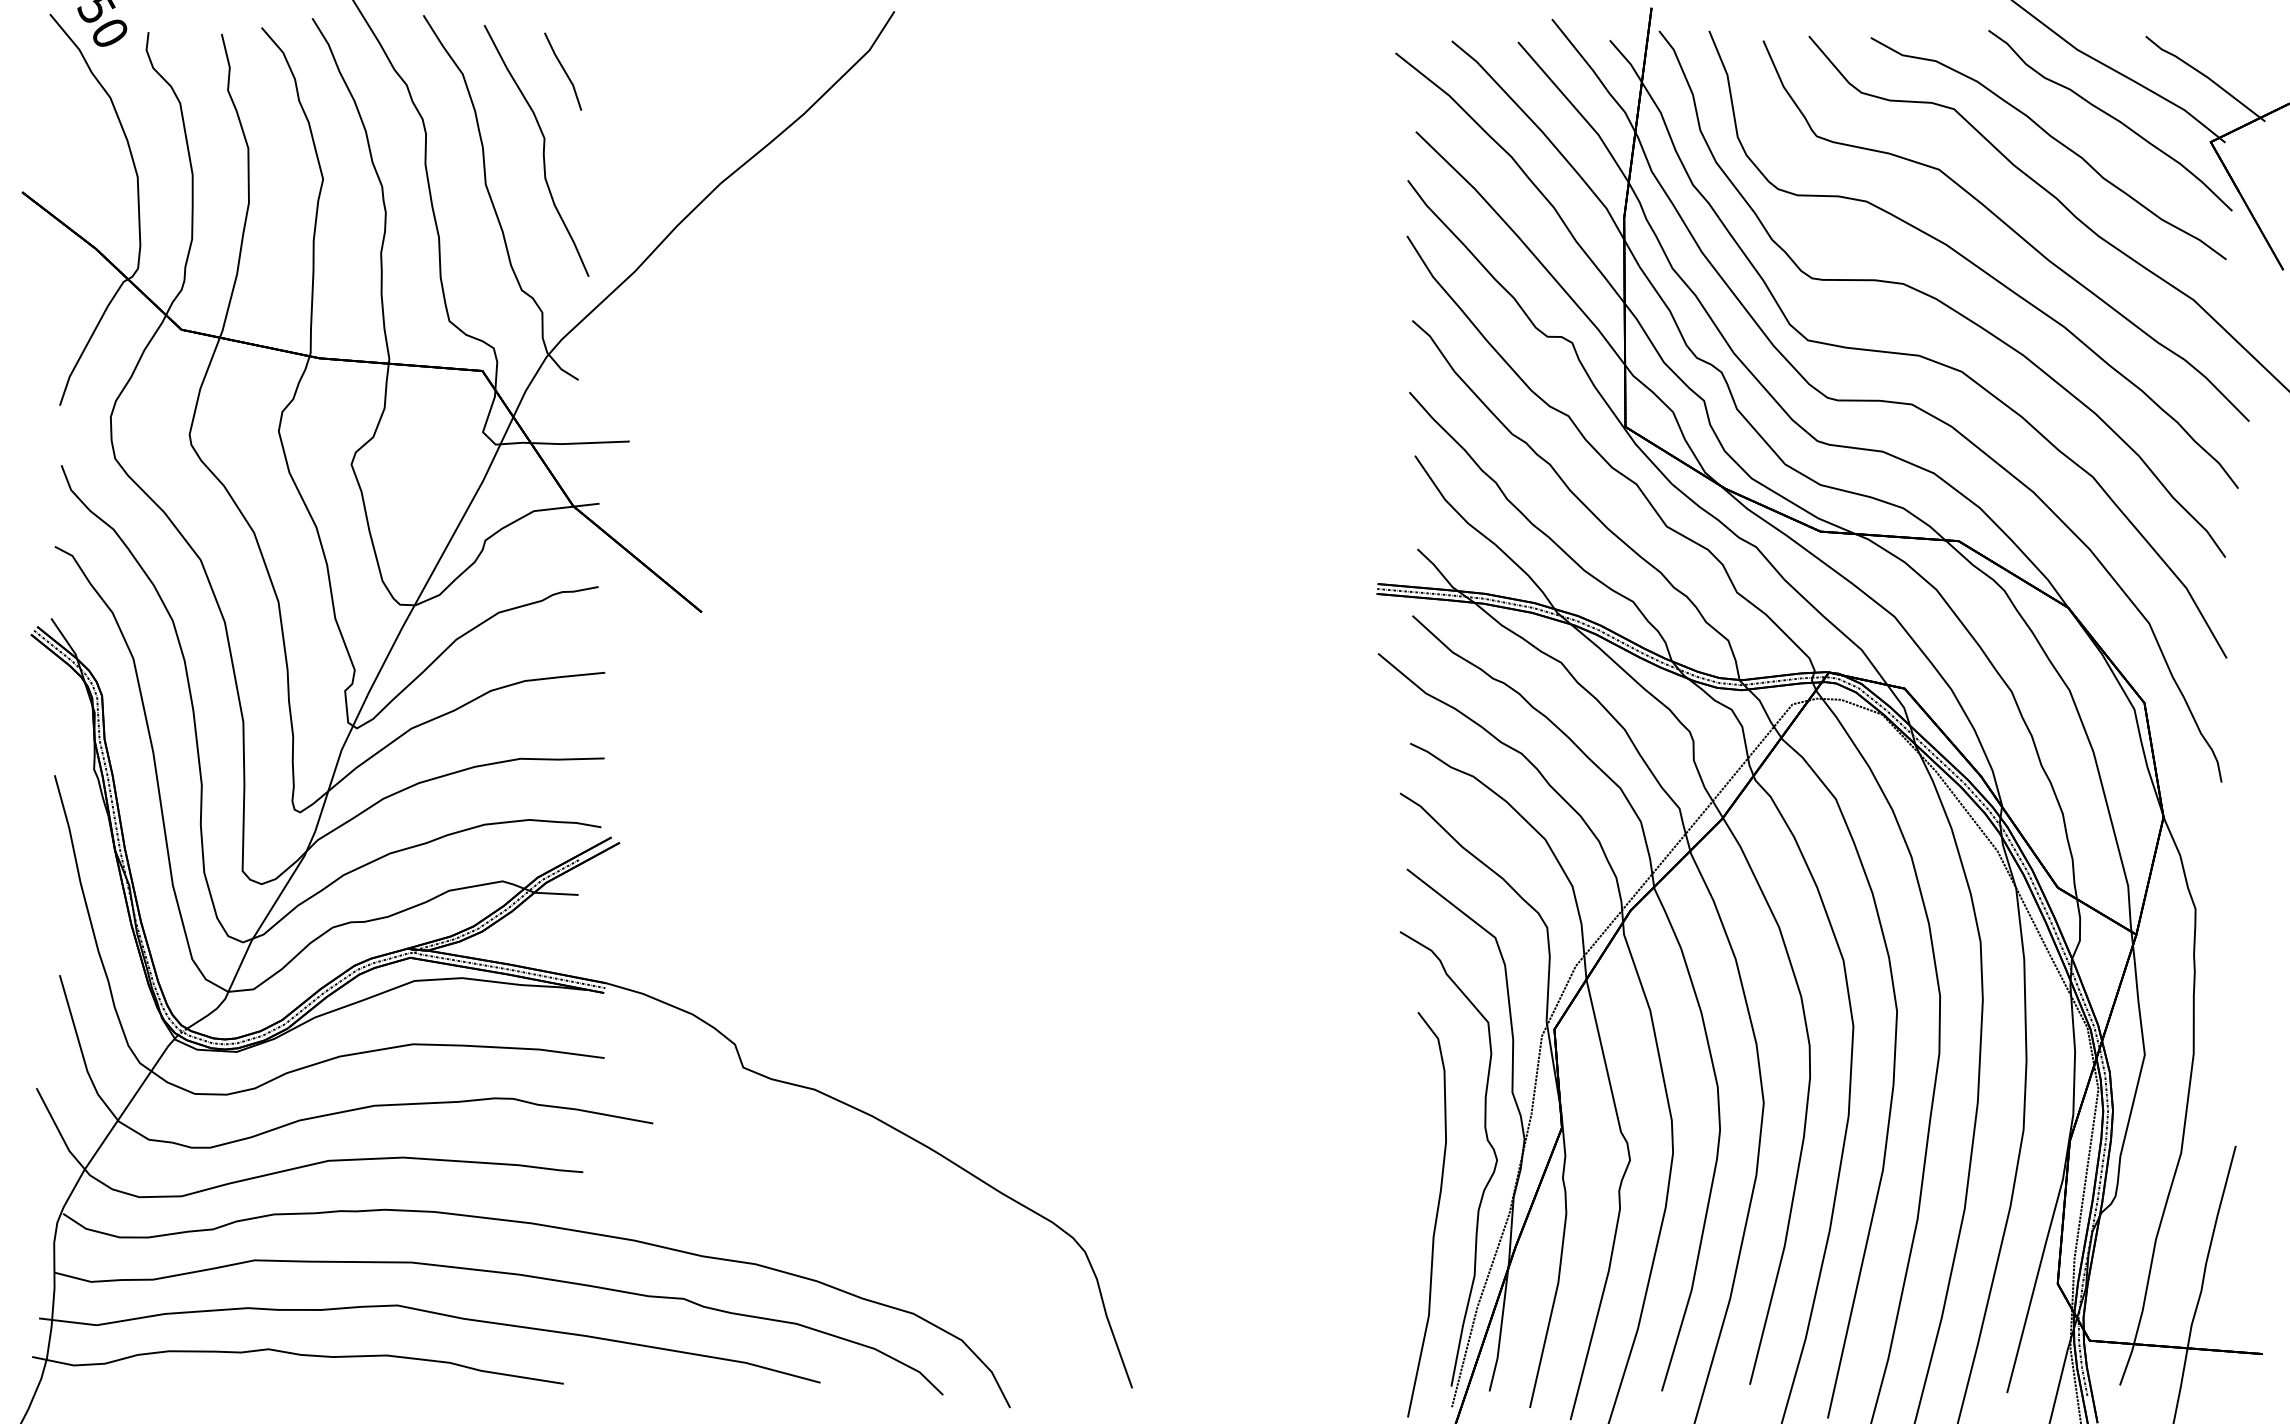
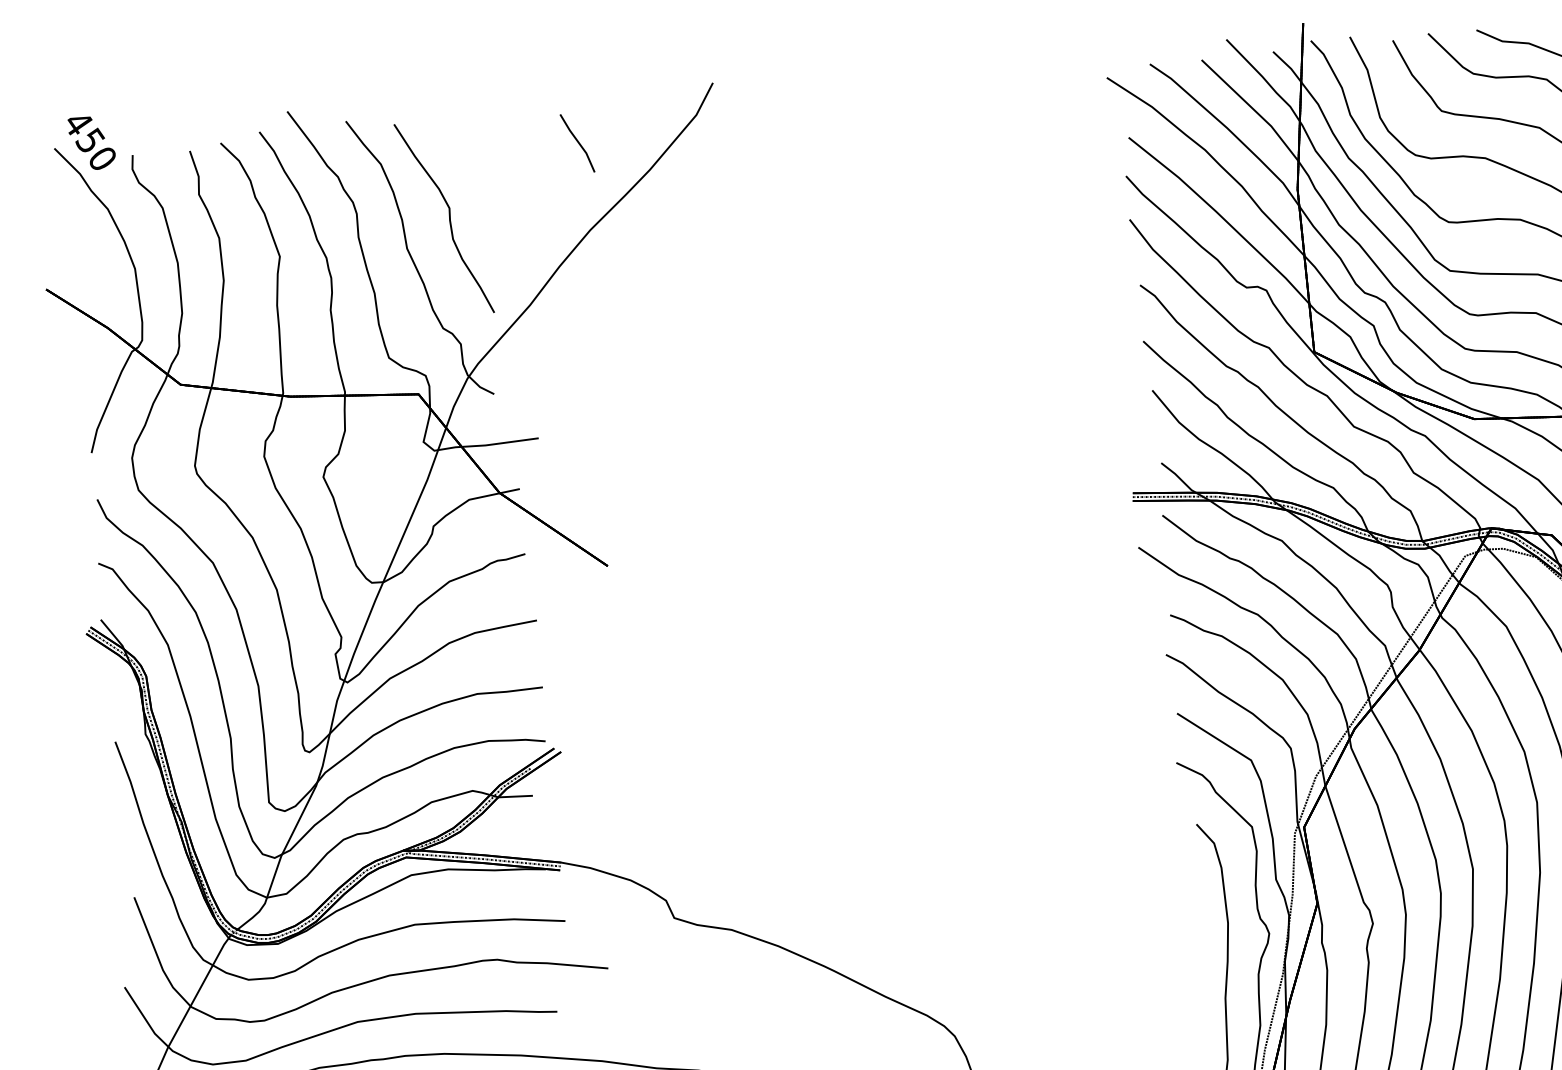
part: (563, 71) -> (577, 143), moved

